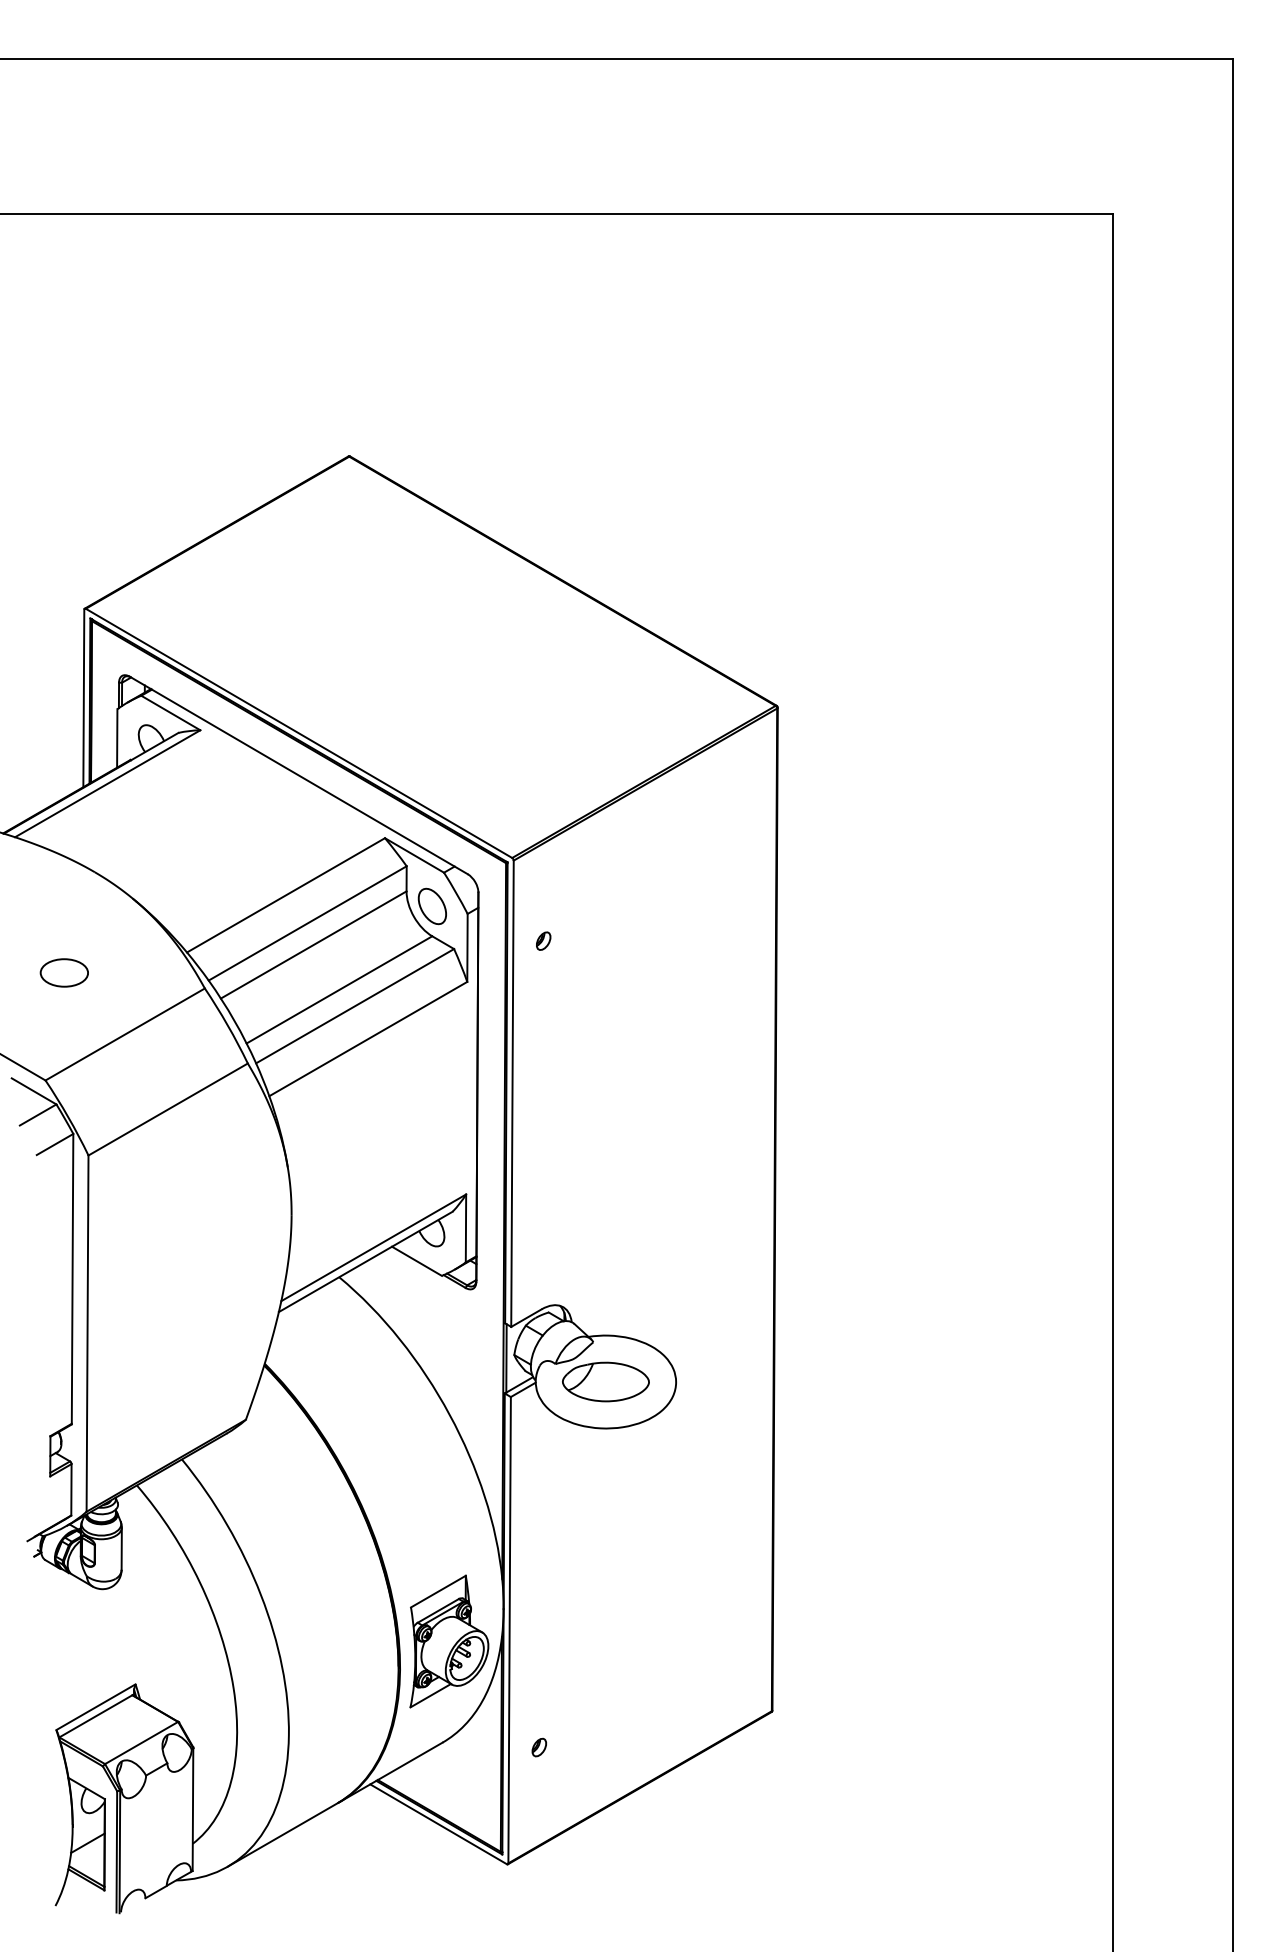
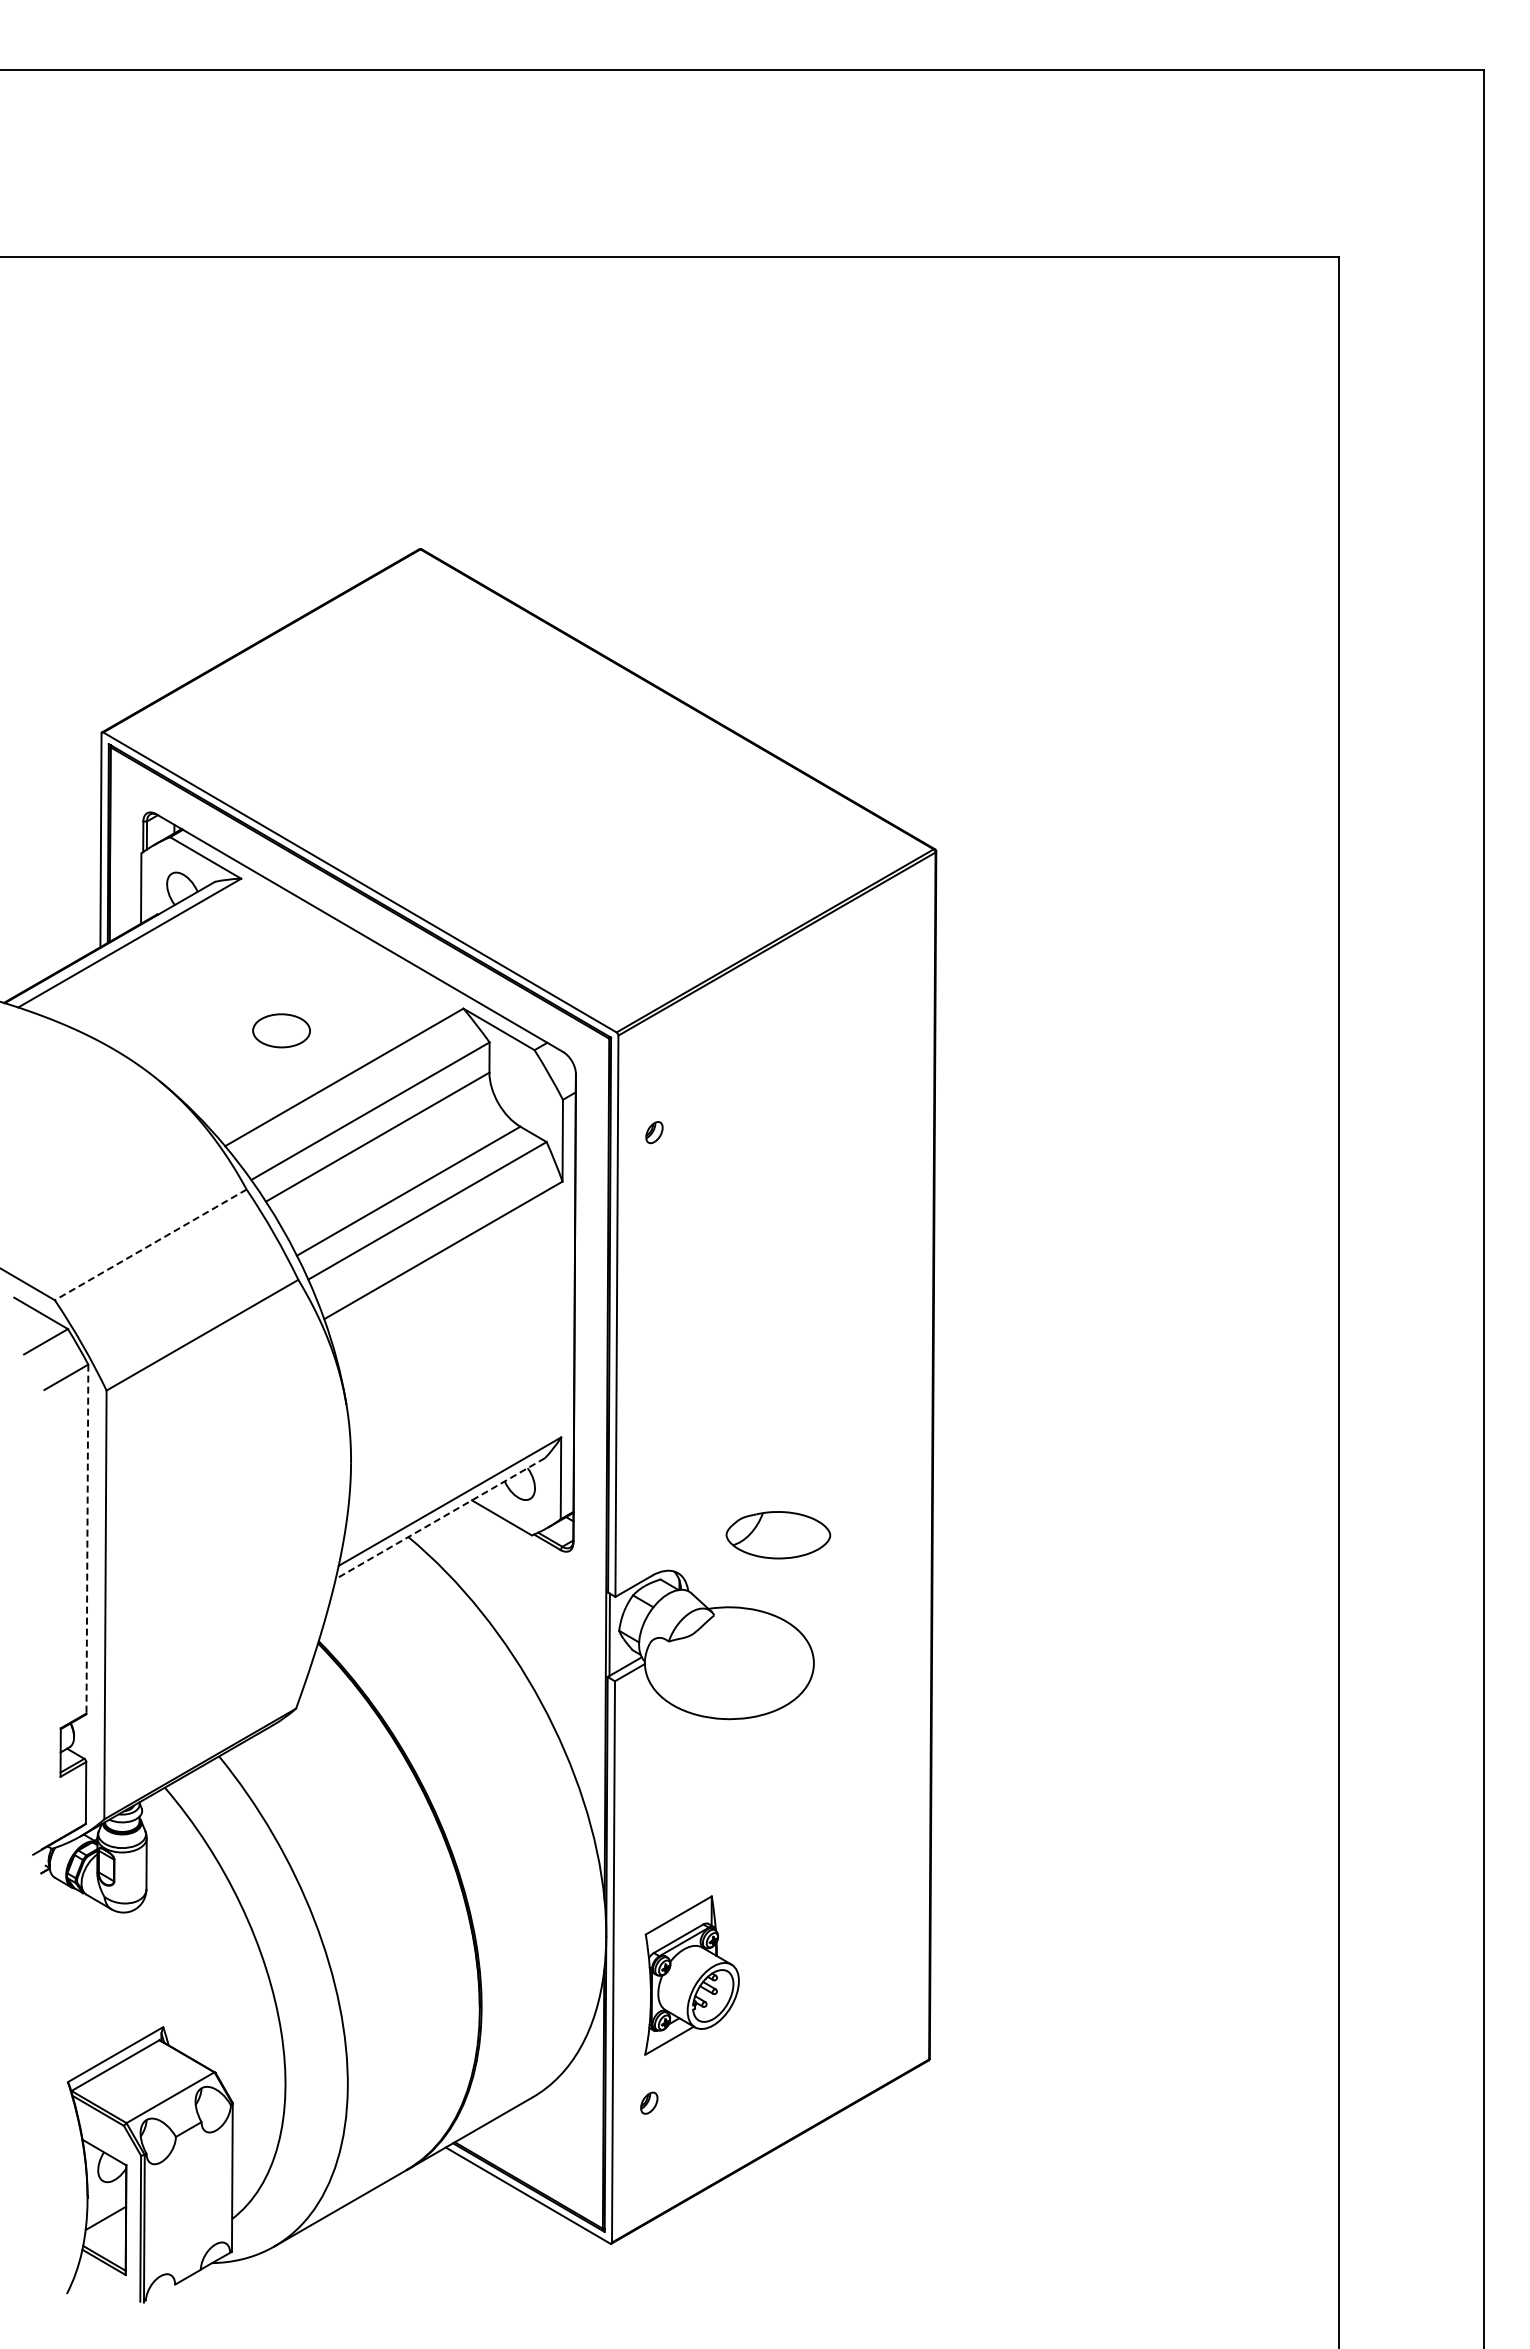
part: (432, 906) -> (520, 1090), removed
part: (64, 972) -> (281, 1030), moved
line: (124, 1034) -> (150, 1244), solid -> dashed
line: (365, 1261) -> (440, 1518), solid -> dashed
line: (72, 1279) -> (87, 1539), solid -> dashed
part: (606, 1382) -> (778, 1535), moved
part: (448, 1641) -> (691, 1975), moved

